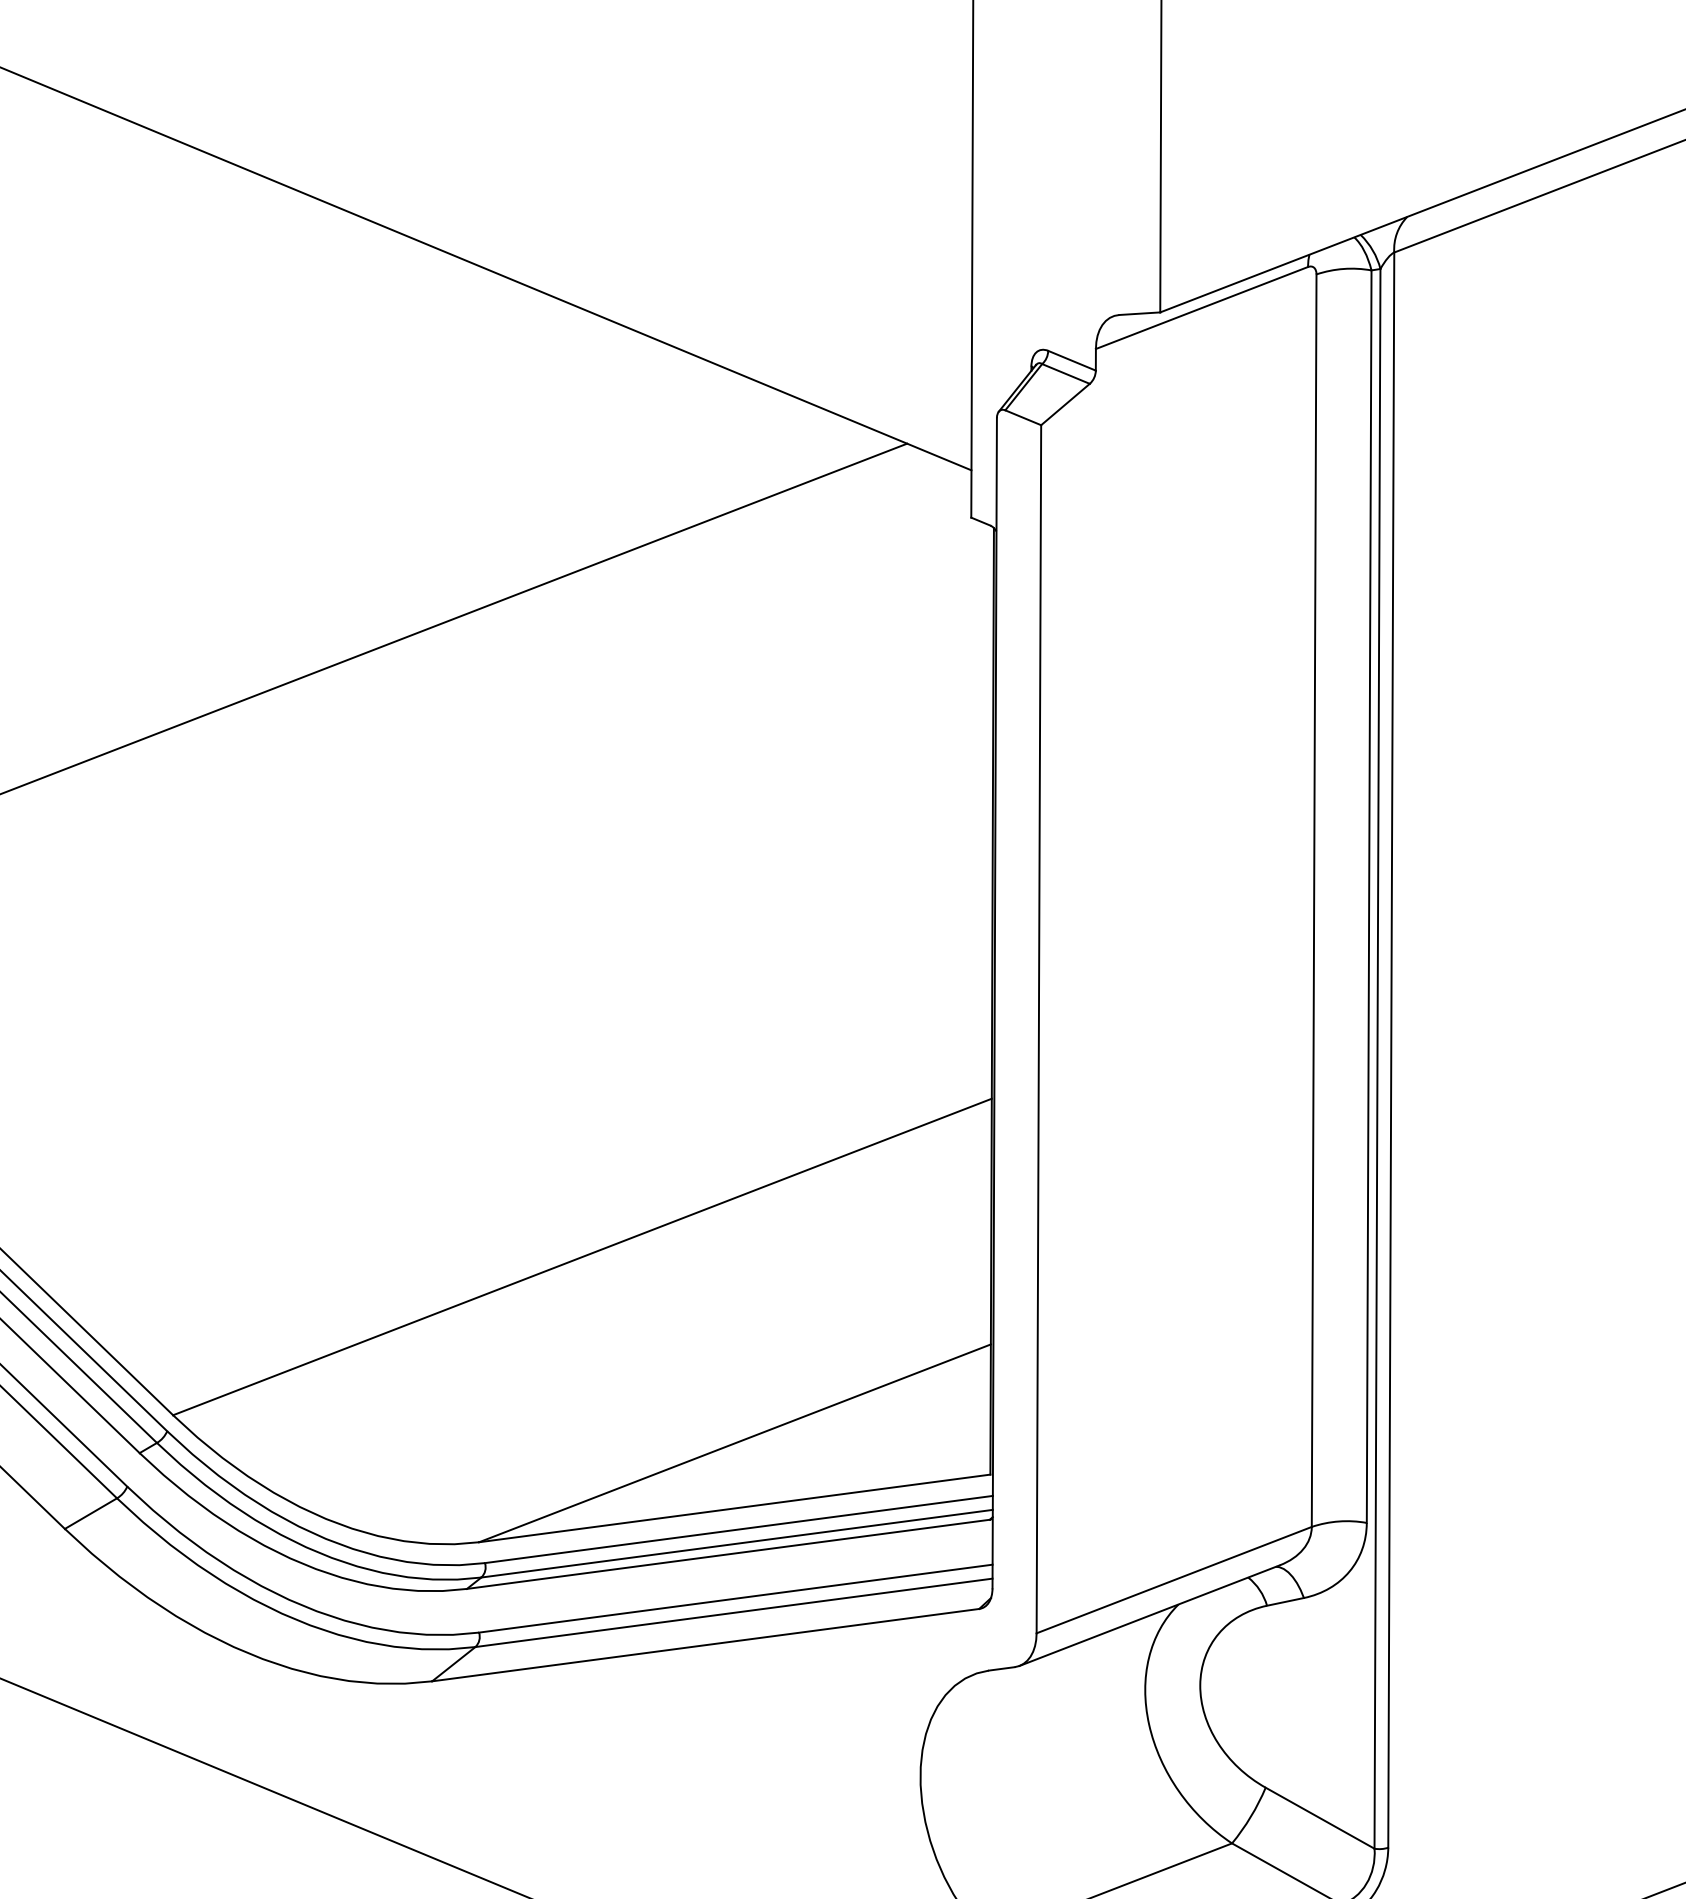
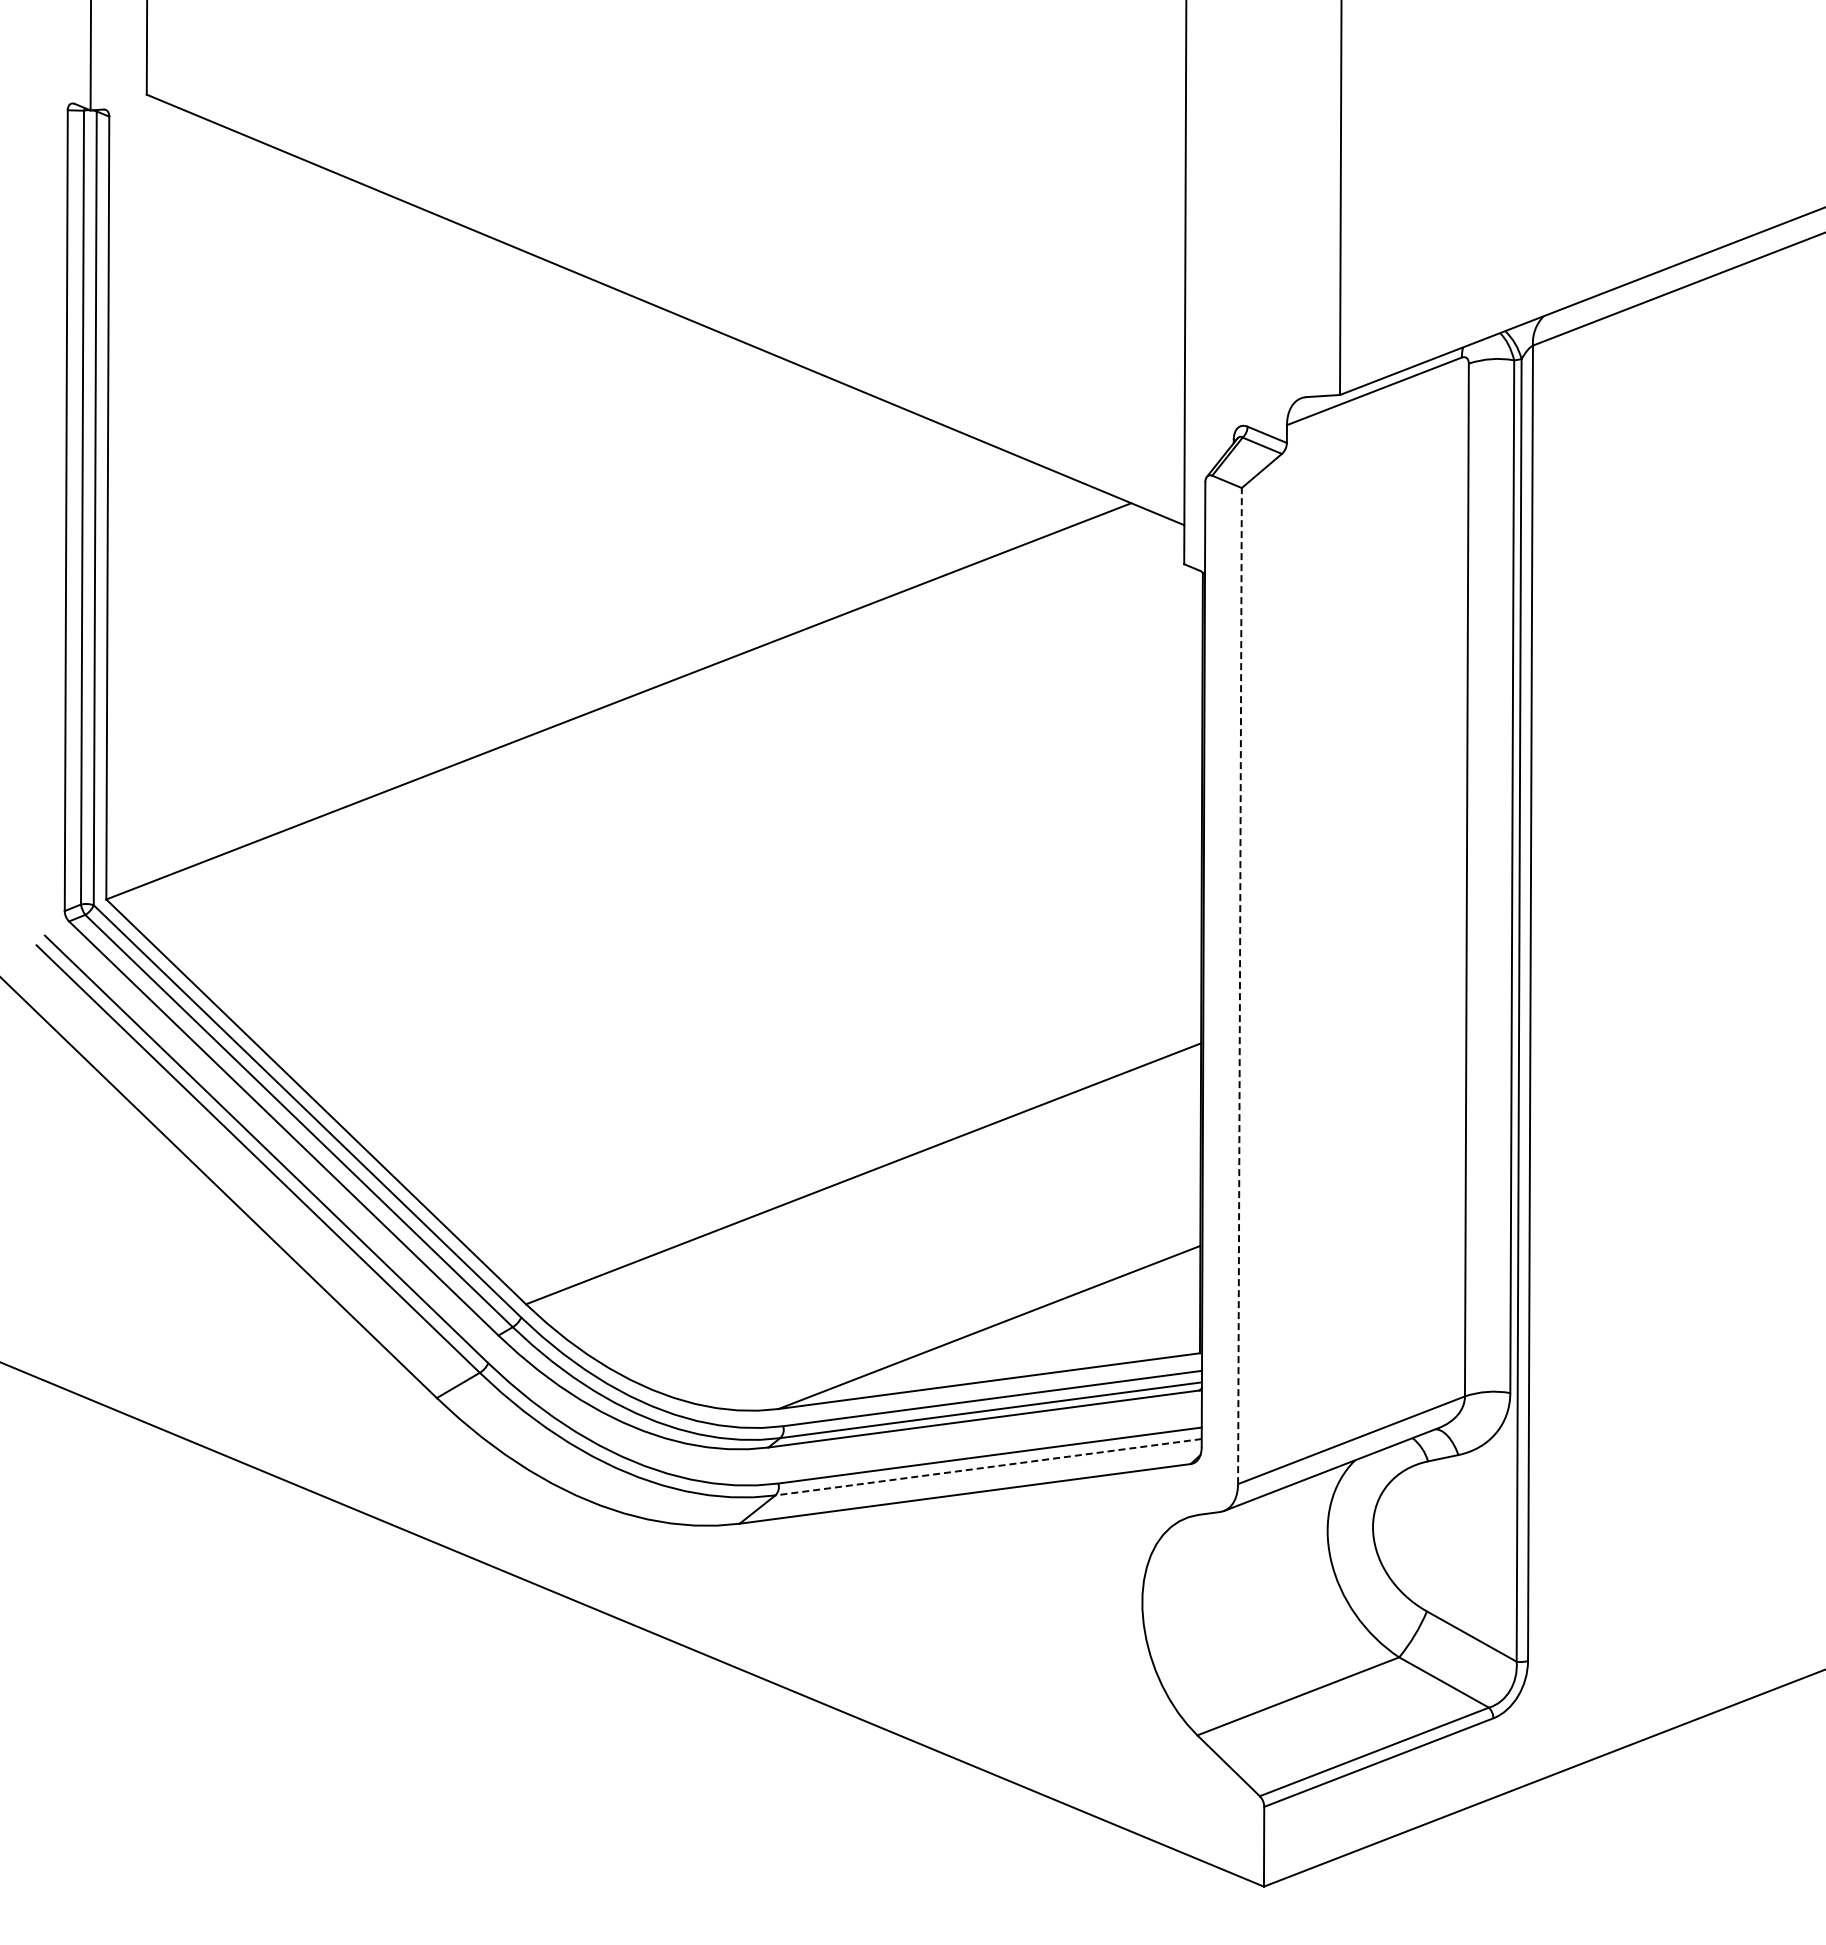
line: (1038, 1028) -> (1239, 985), solid -> dashed
line: (733, 1613) -> (988, 1467), solid -> dashed

